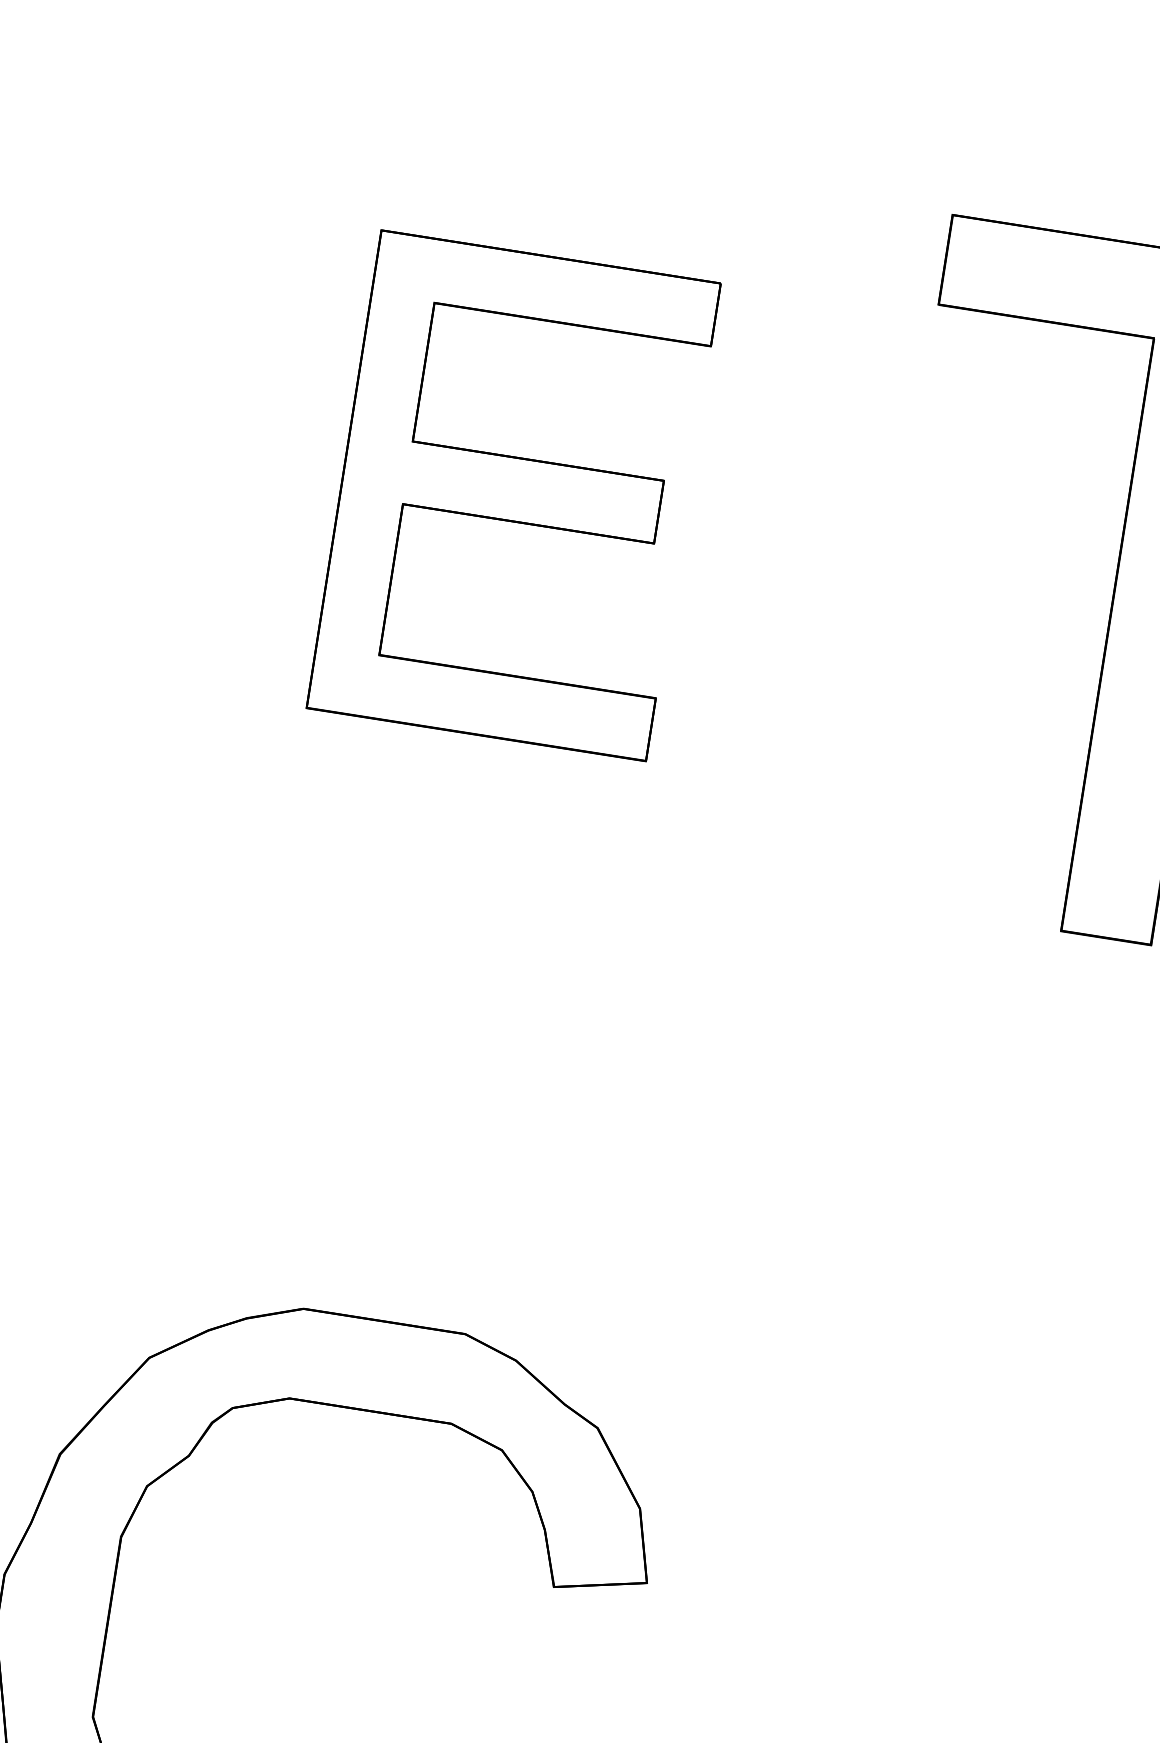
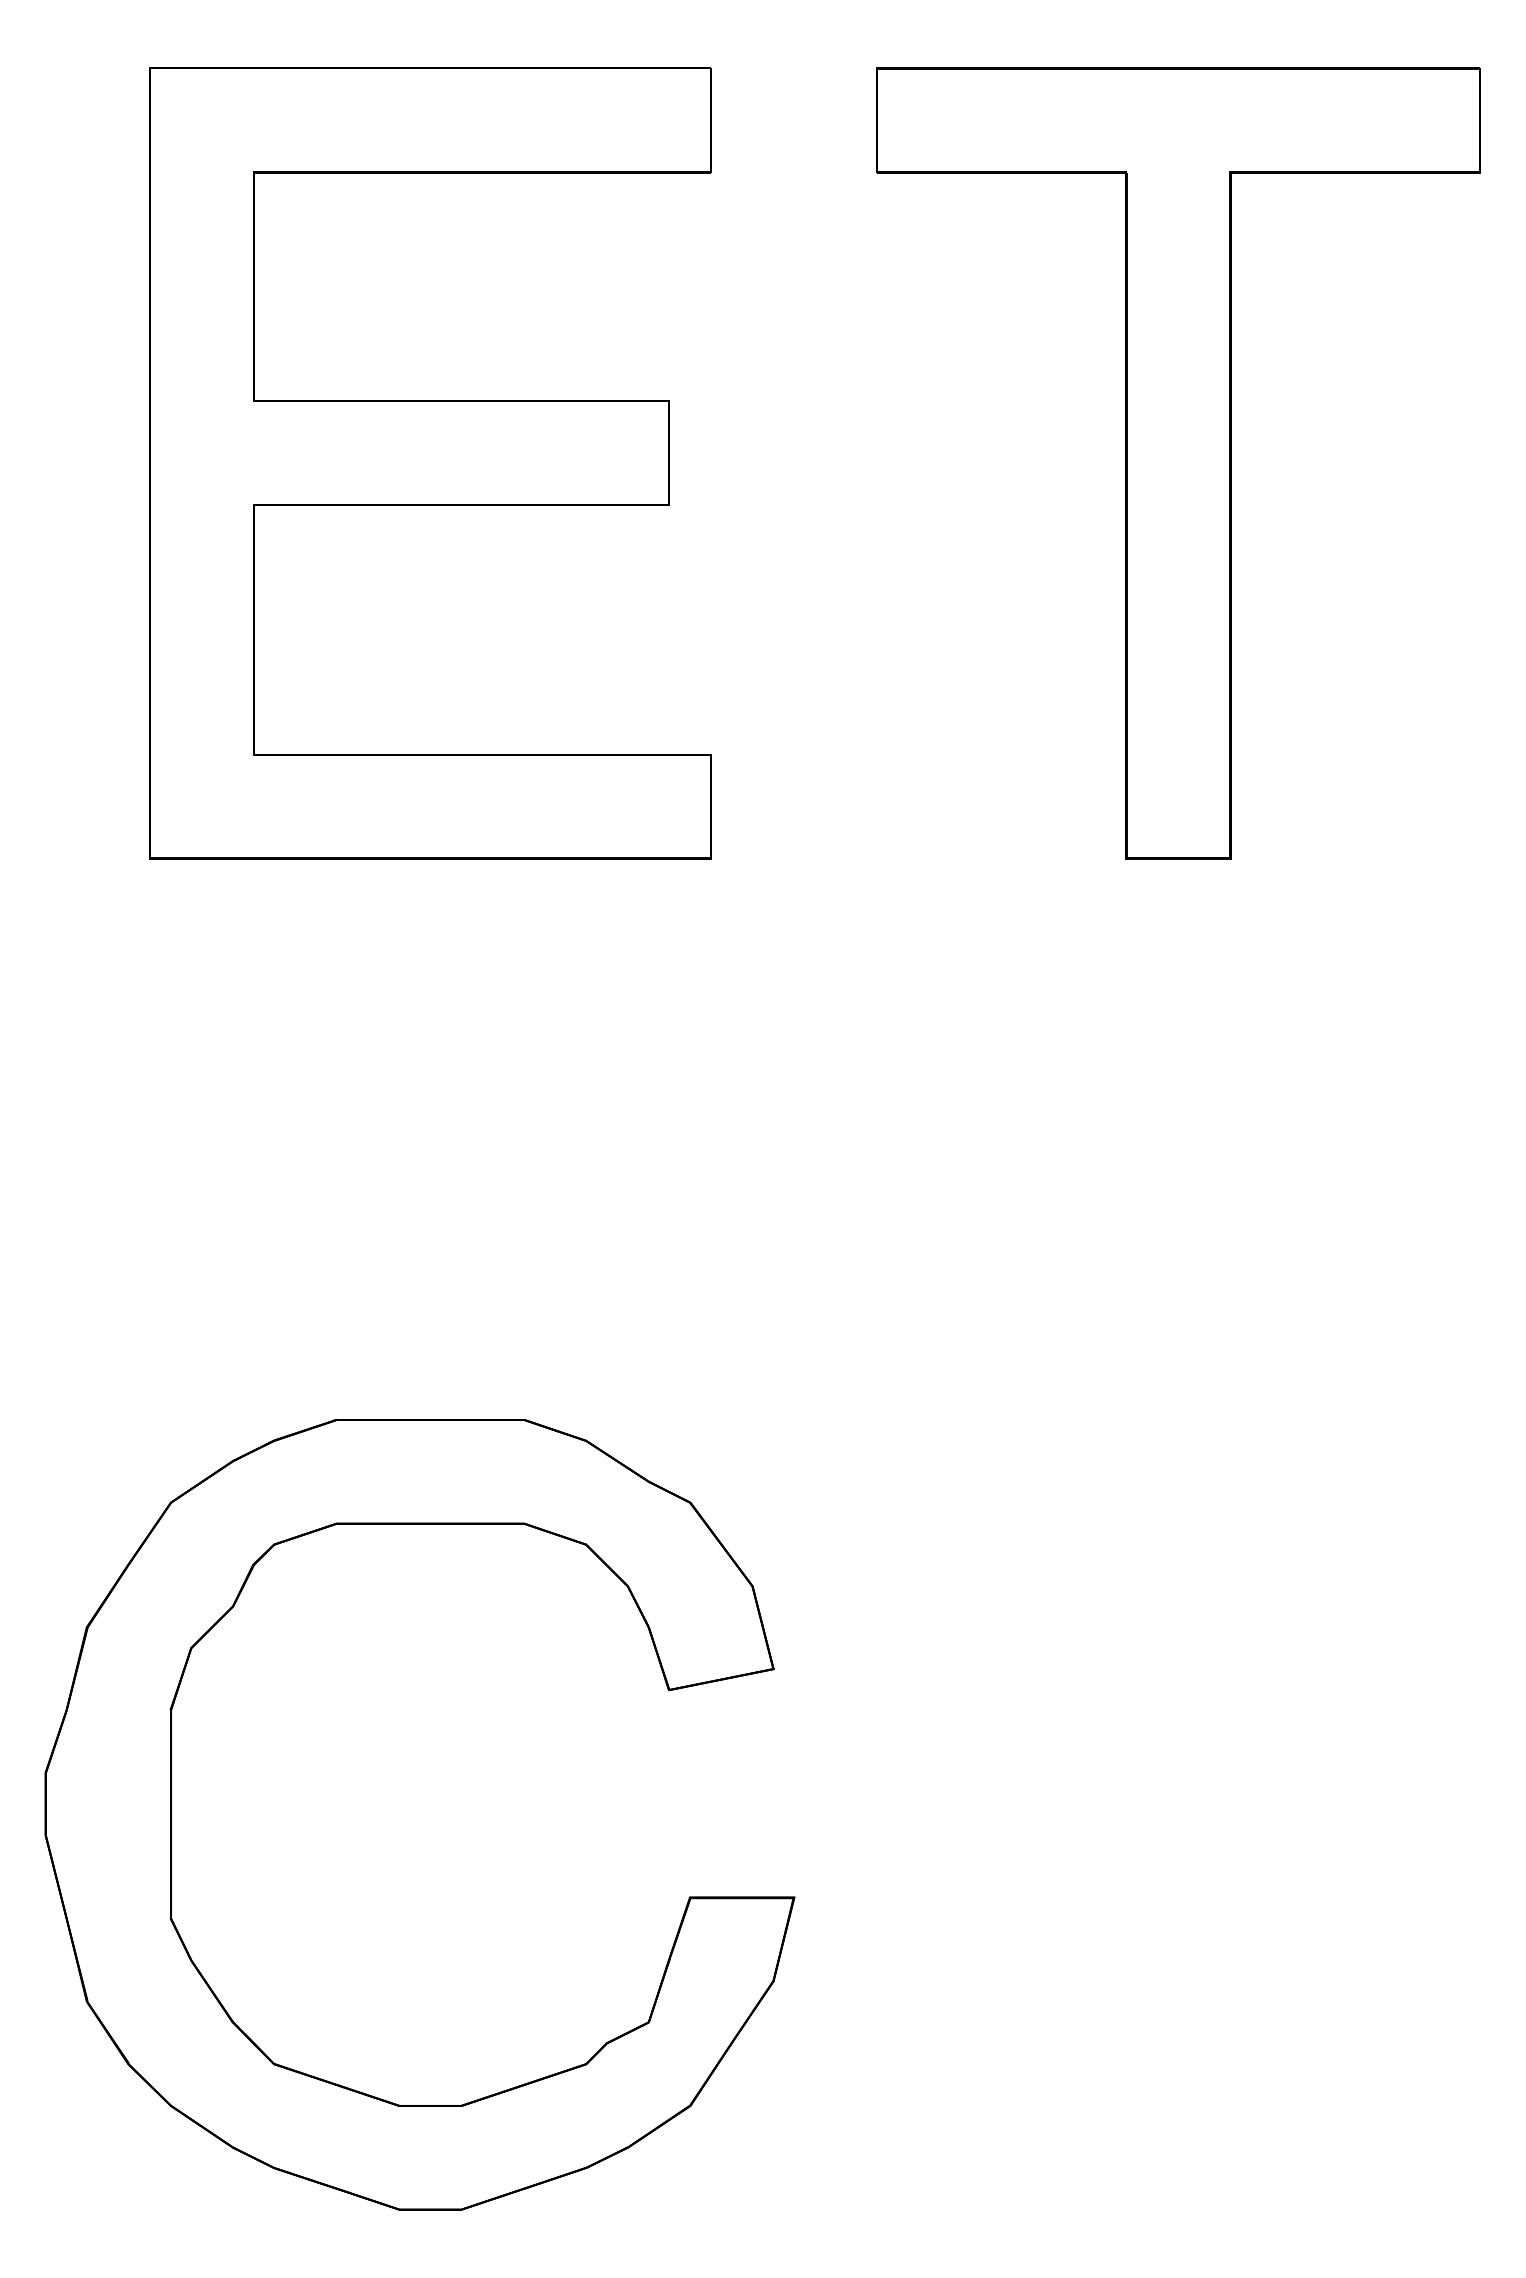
part: (513, 495) -> (430, 463), size x1.43

